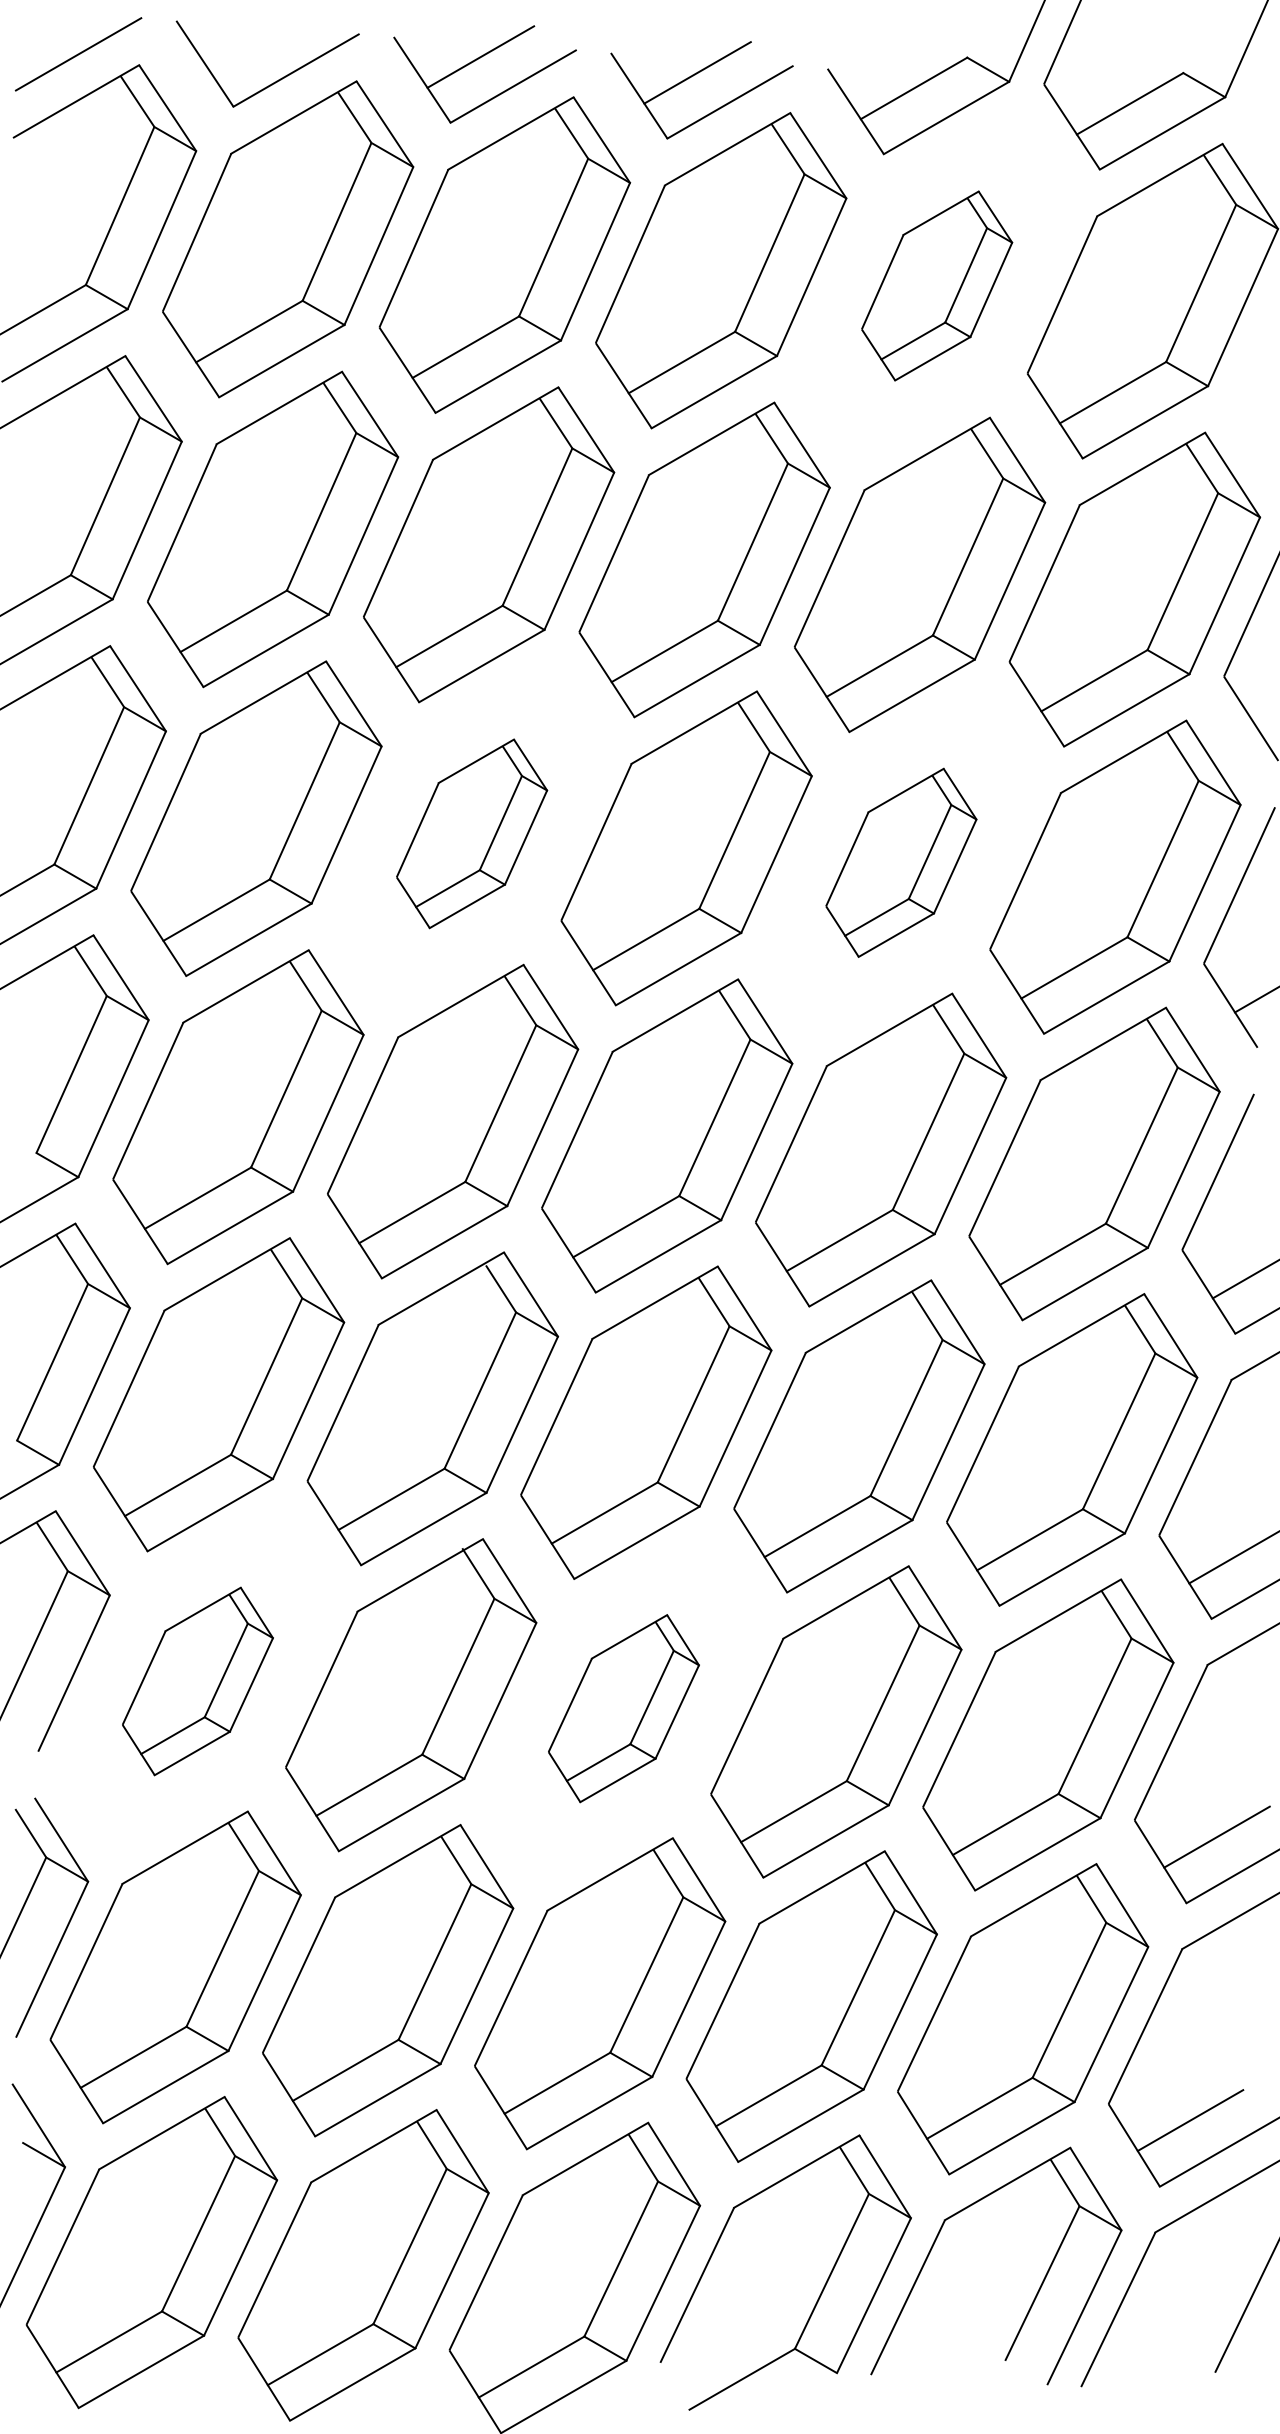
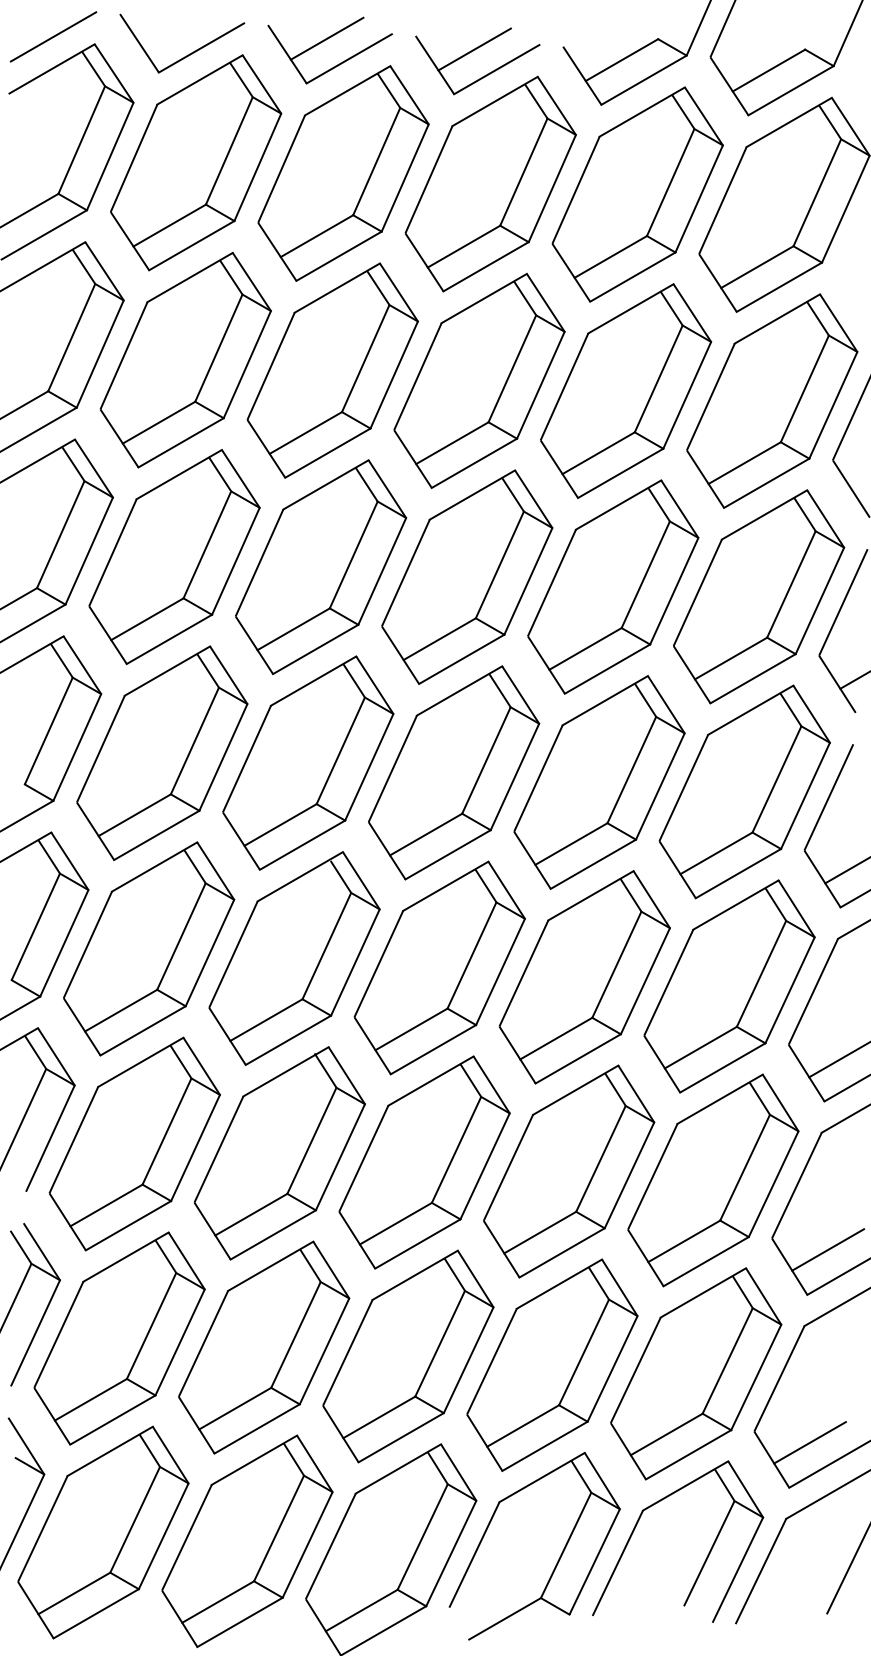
part: (936, 285) -> (637, 194), size x1.67
part: (472, 834) -> (321, 567), size x1.67
part: (901, 862) -> (613, 586), size x1.67
part: (197, 1680) -> (134, 1143), size x1.67
part: (623, 1708) -> (424, 1162), size x1.67

